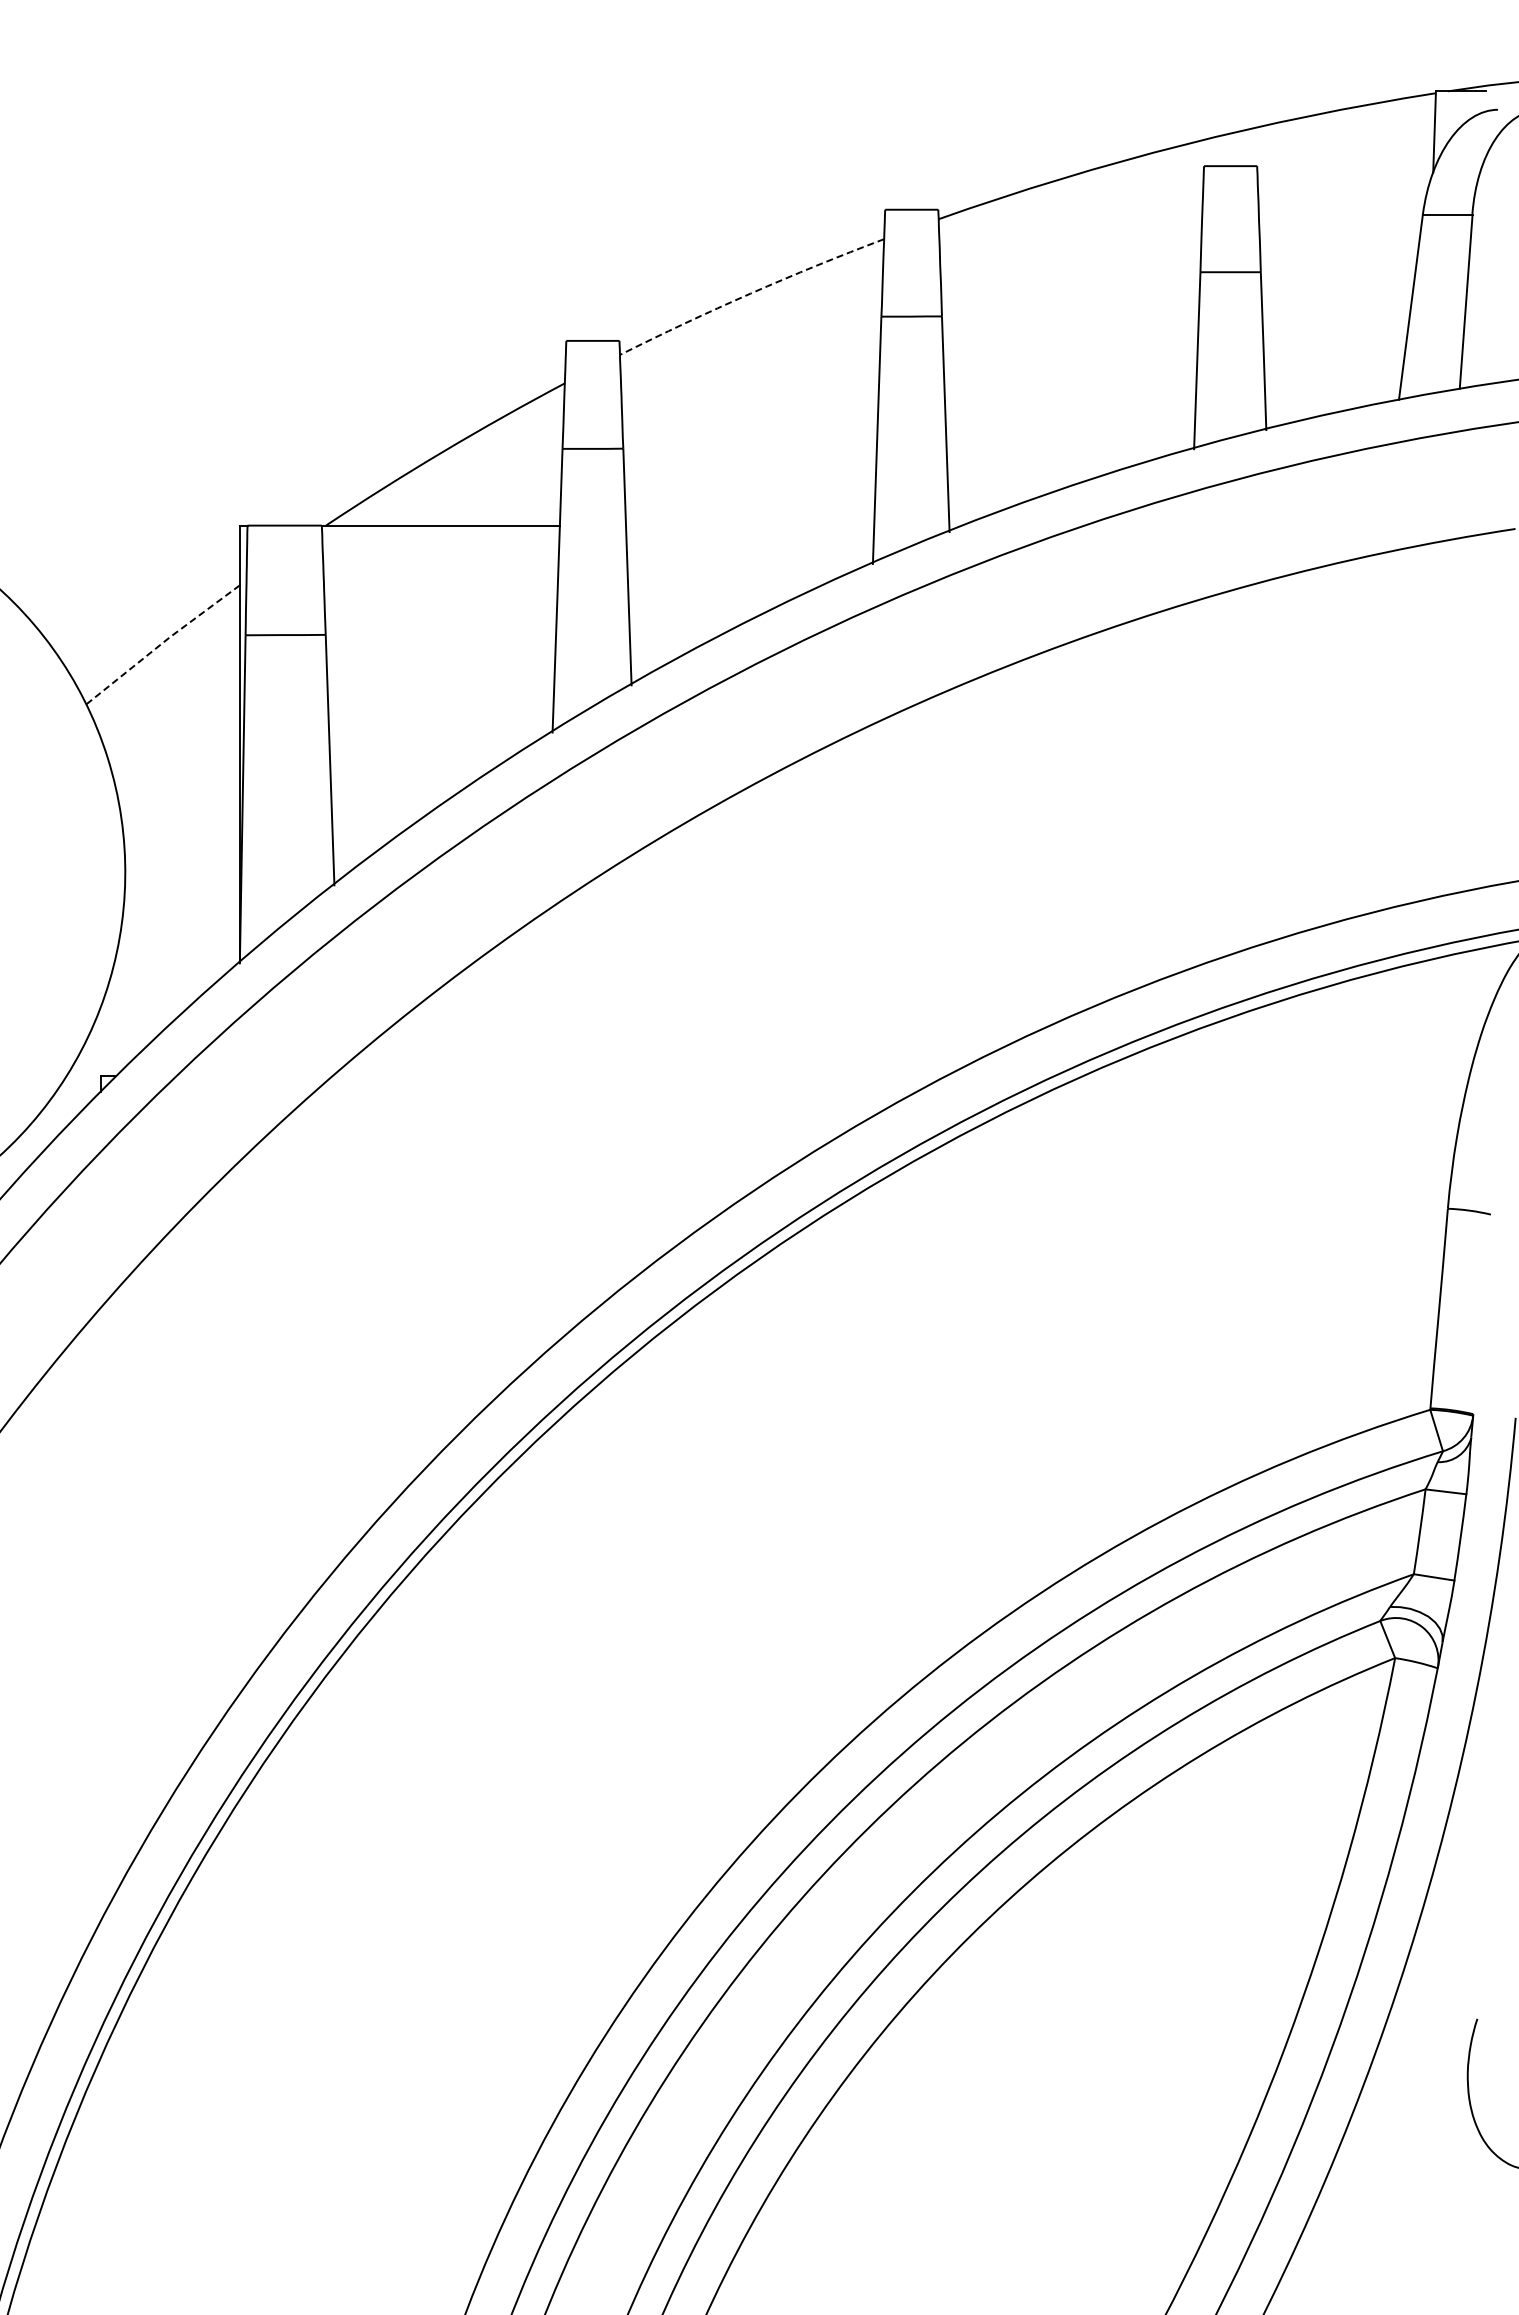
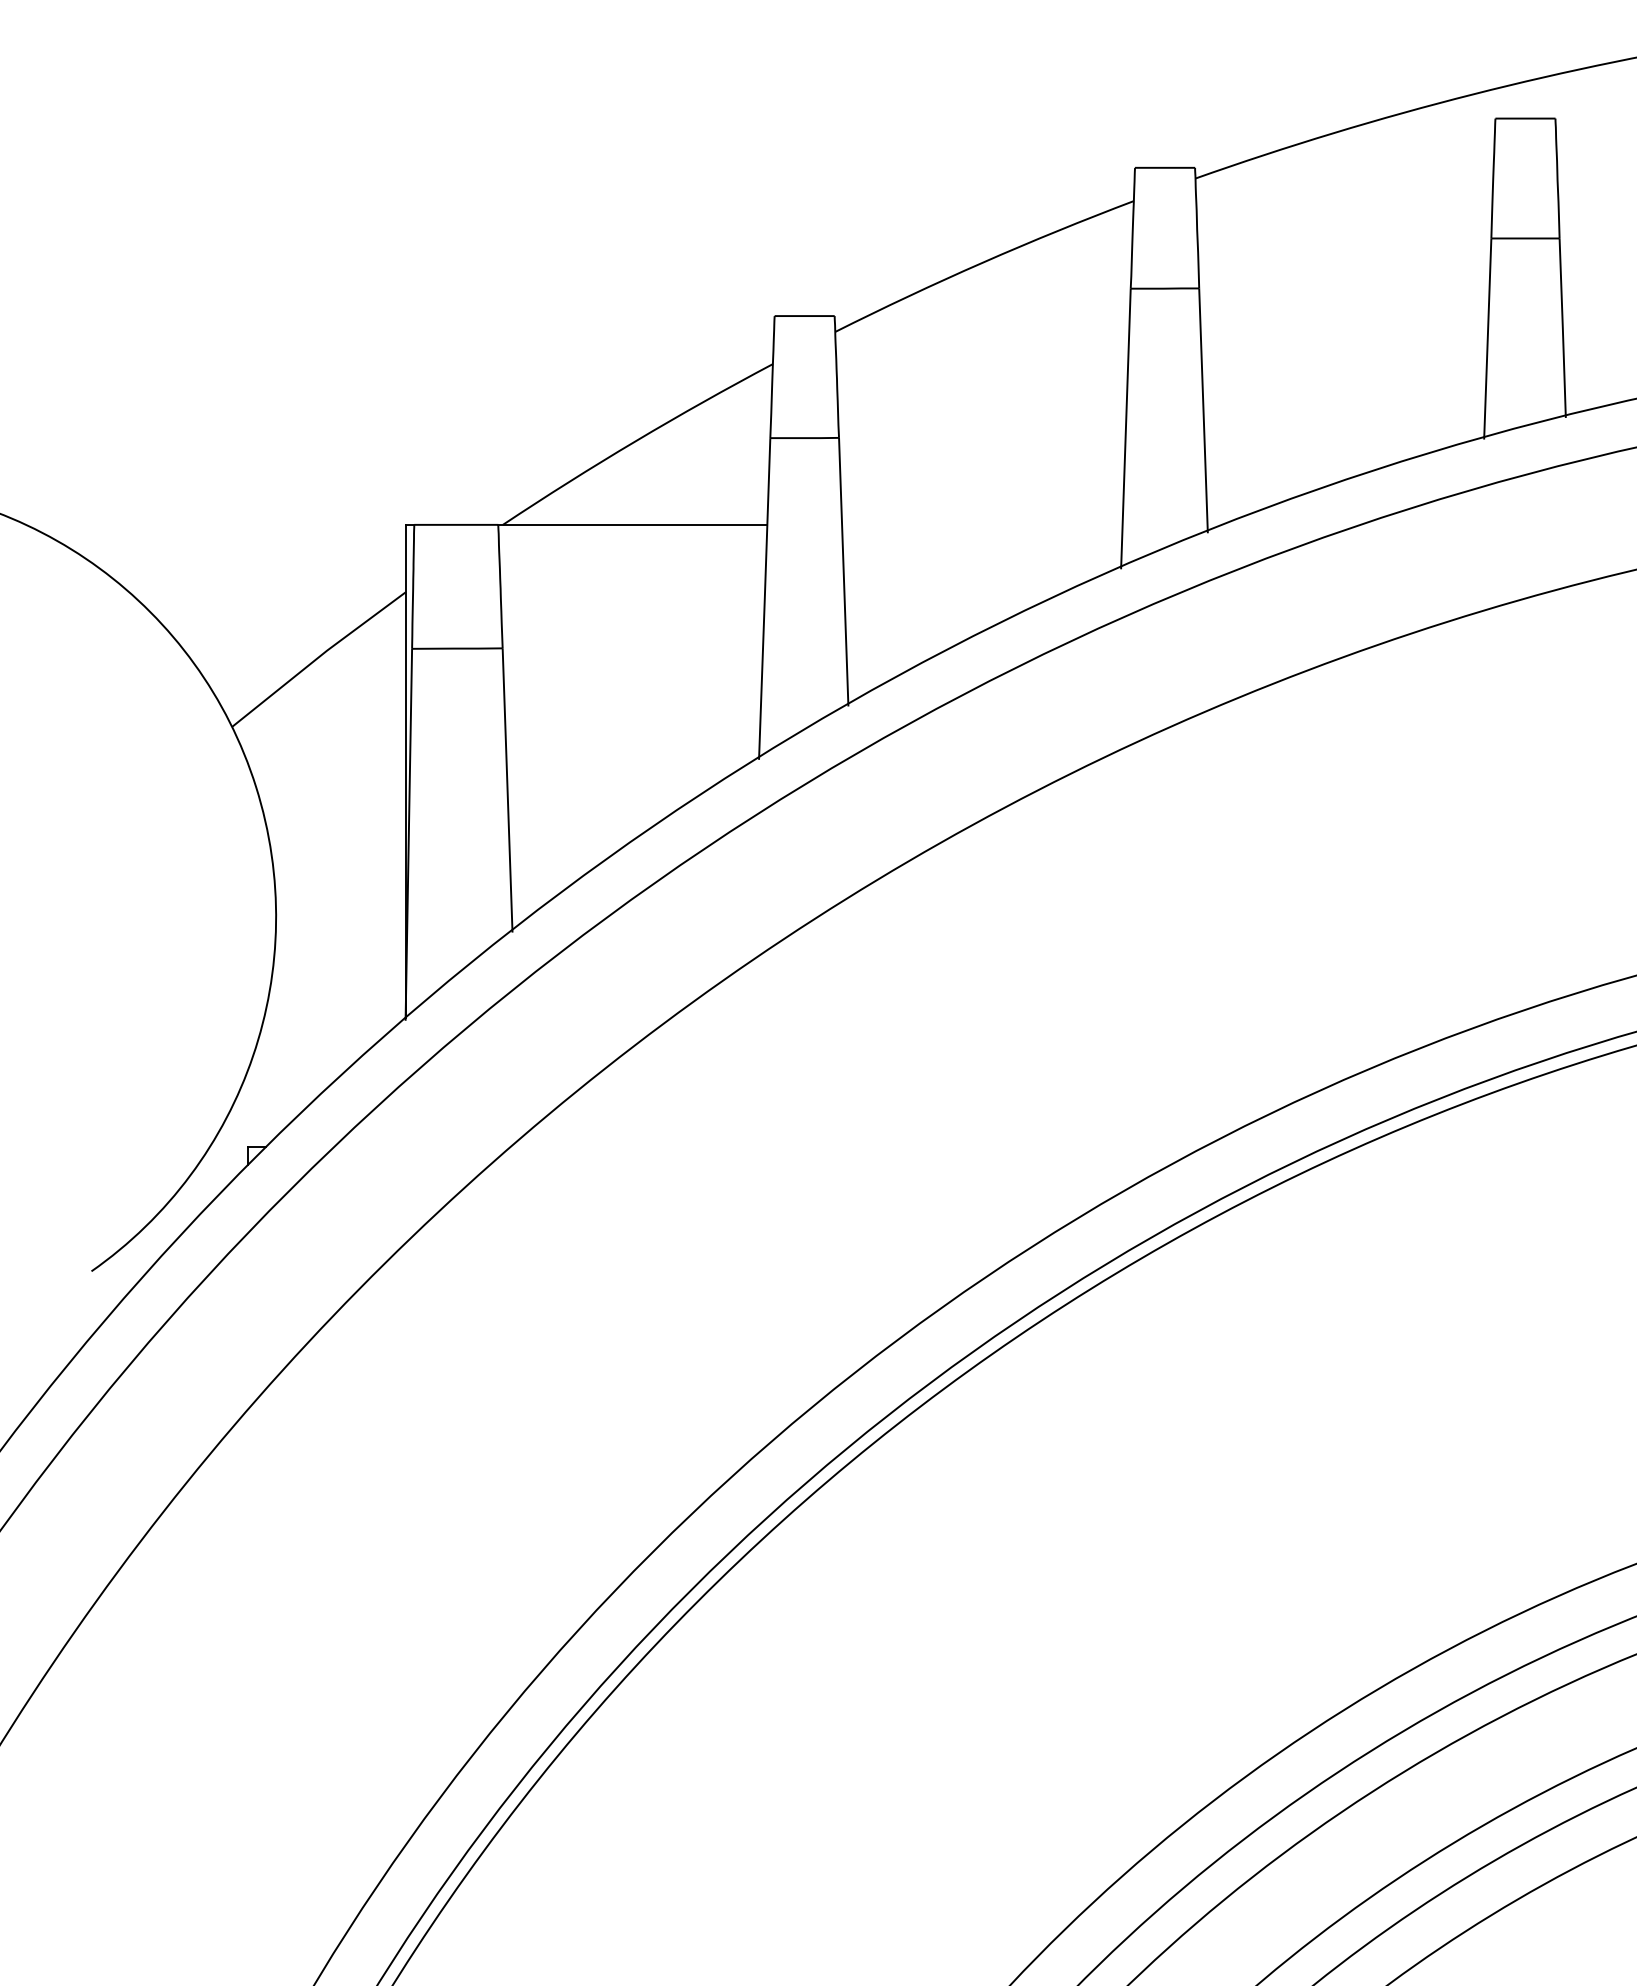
arc: (750, 293) -> (982, 262), dashed -> solid
line: (162, 643) -> (318, 658), dashed -> solid

